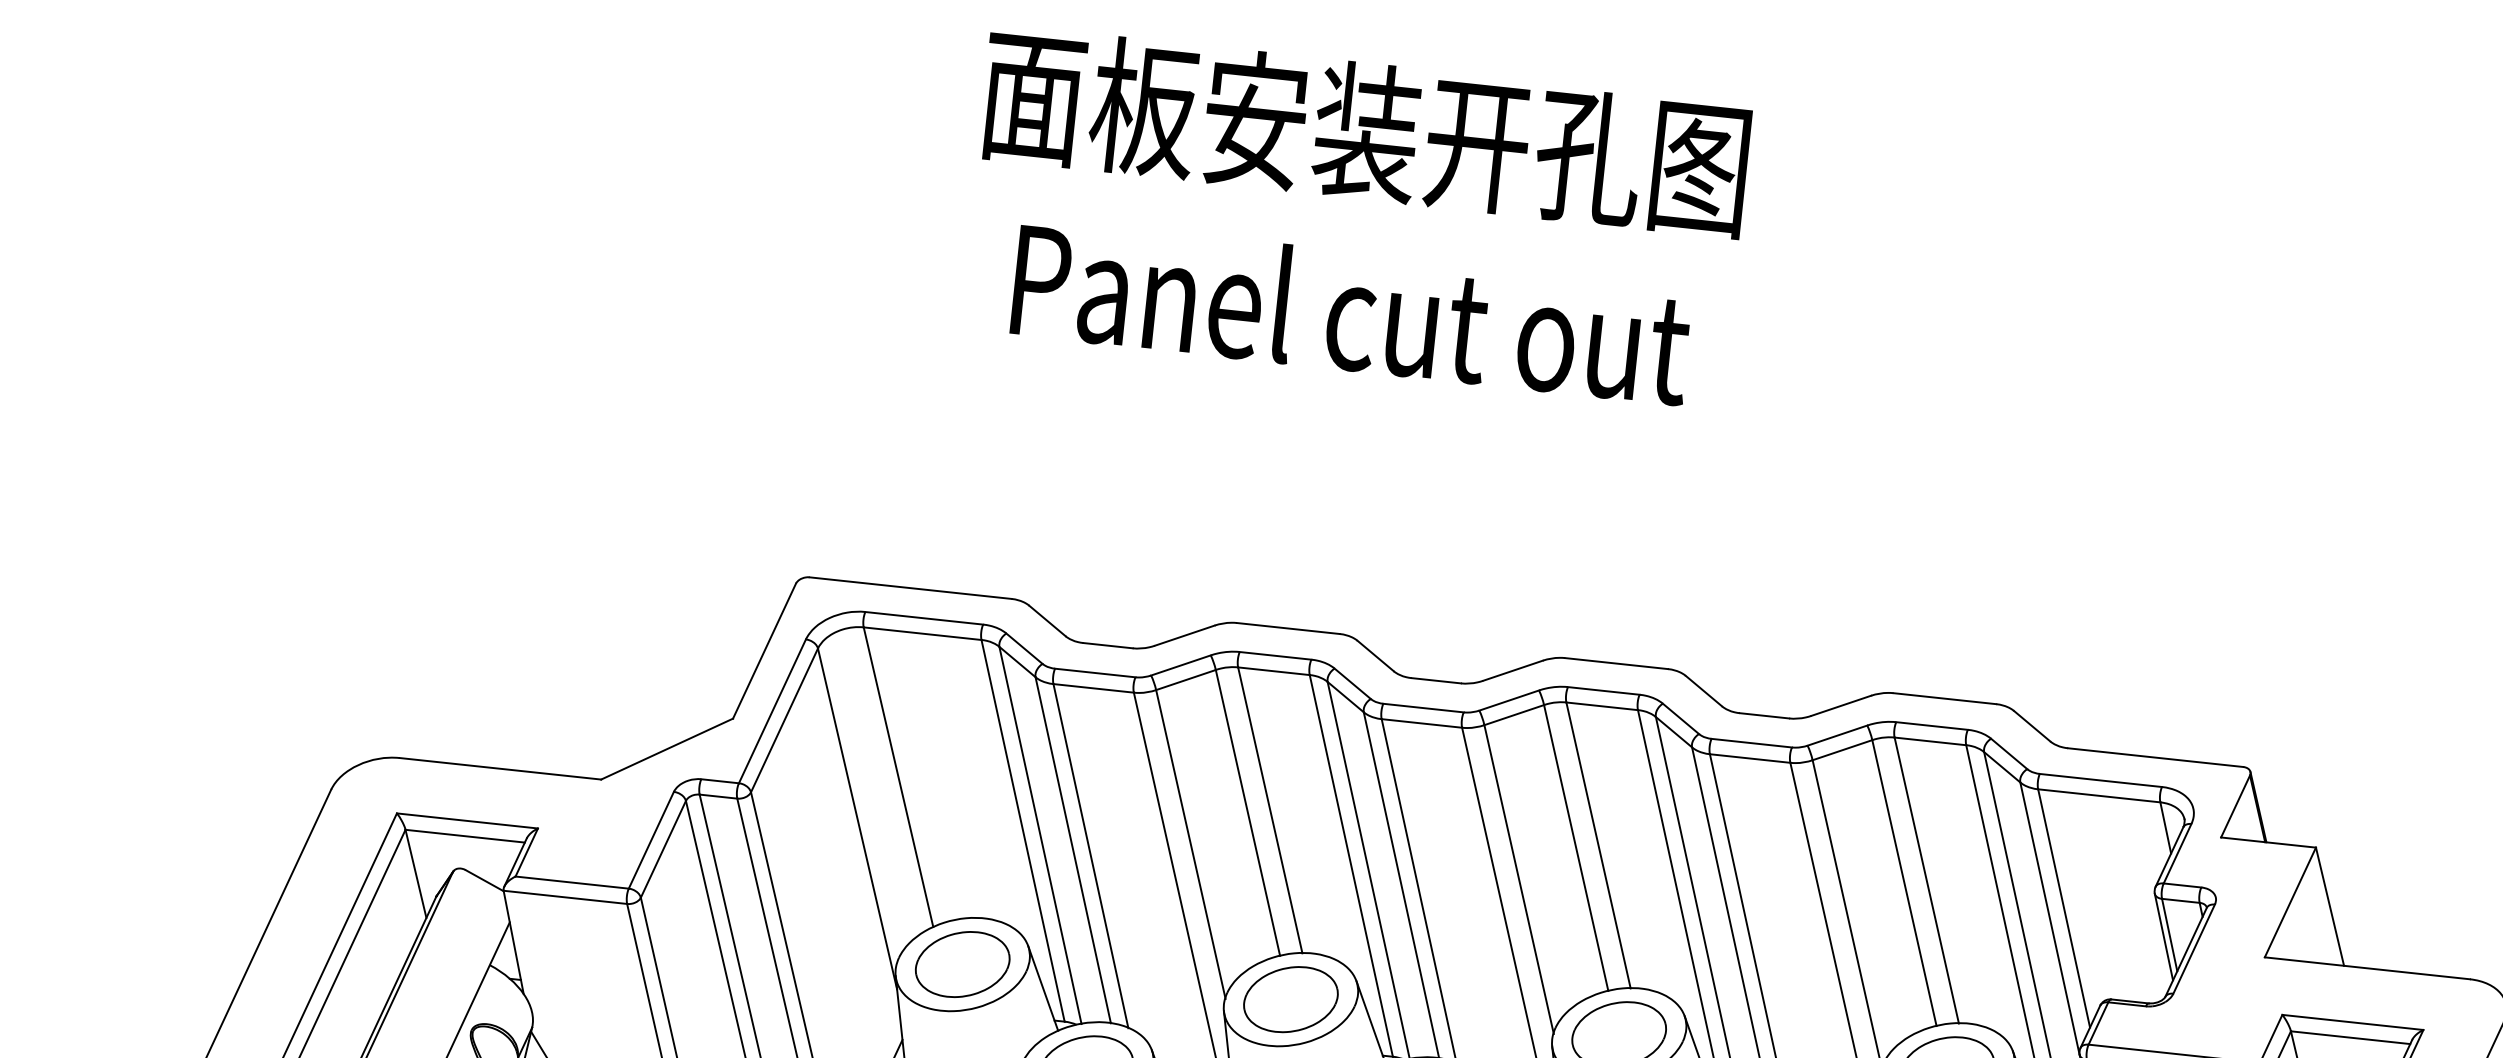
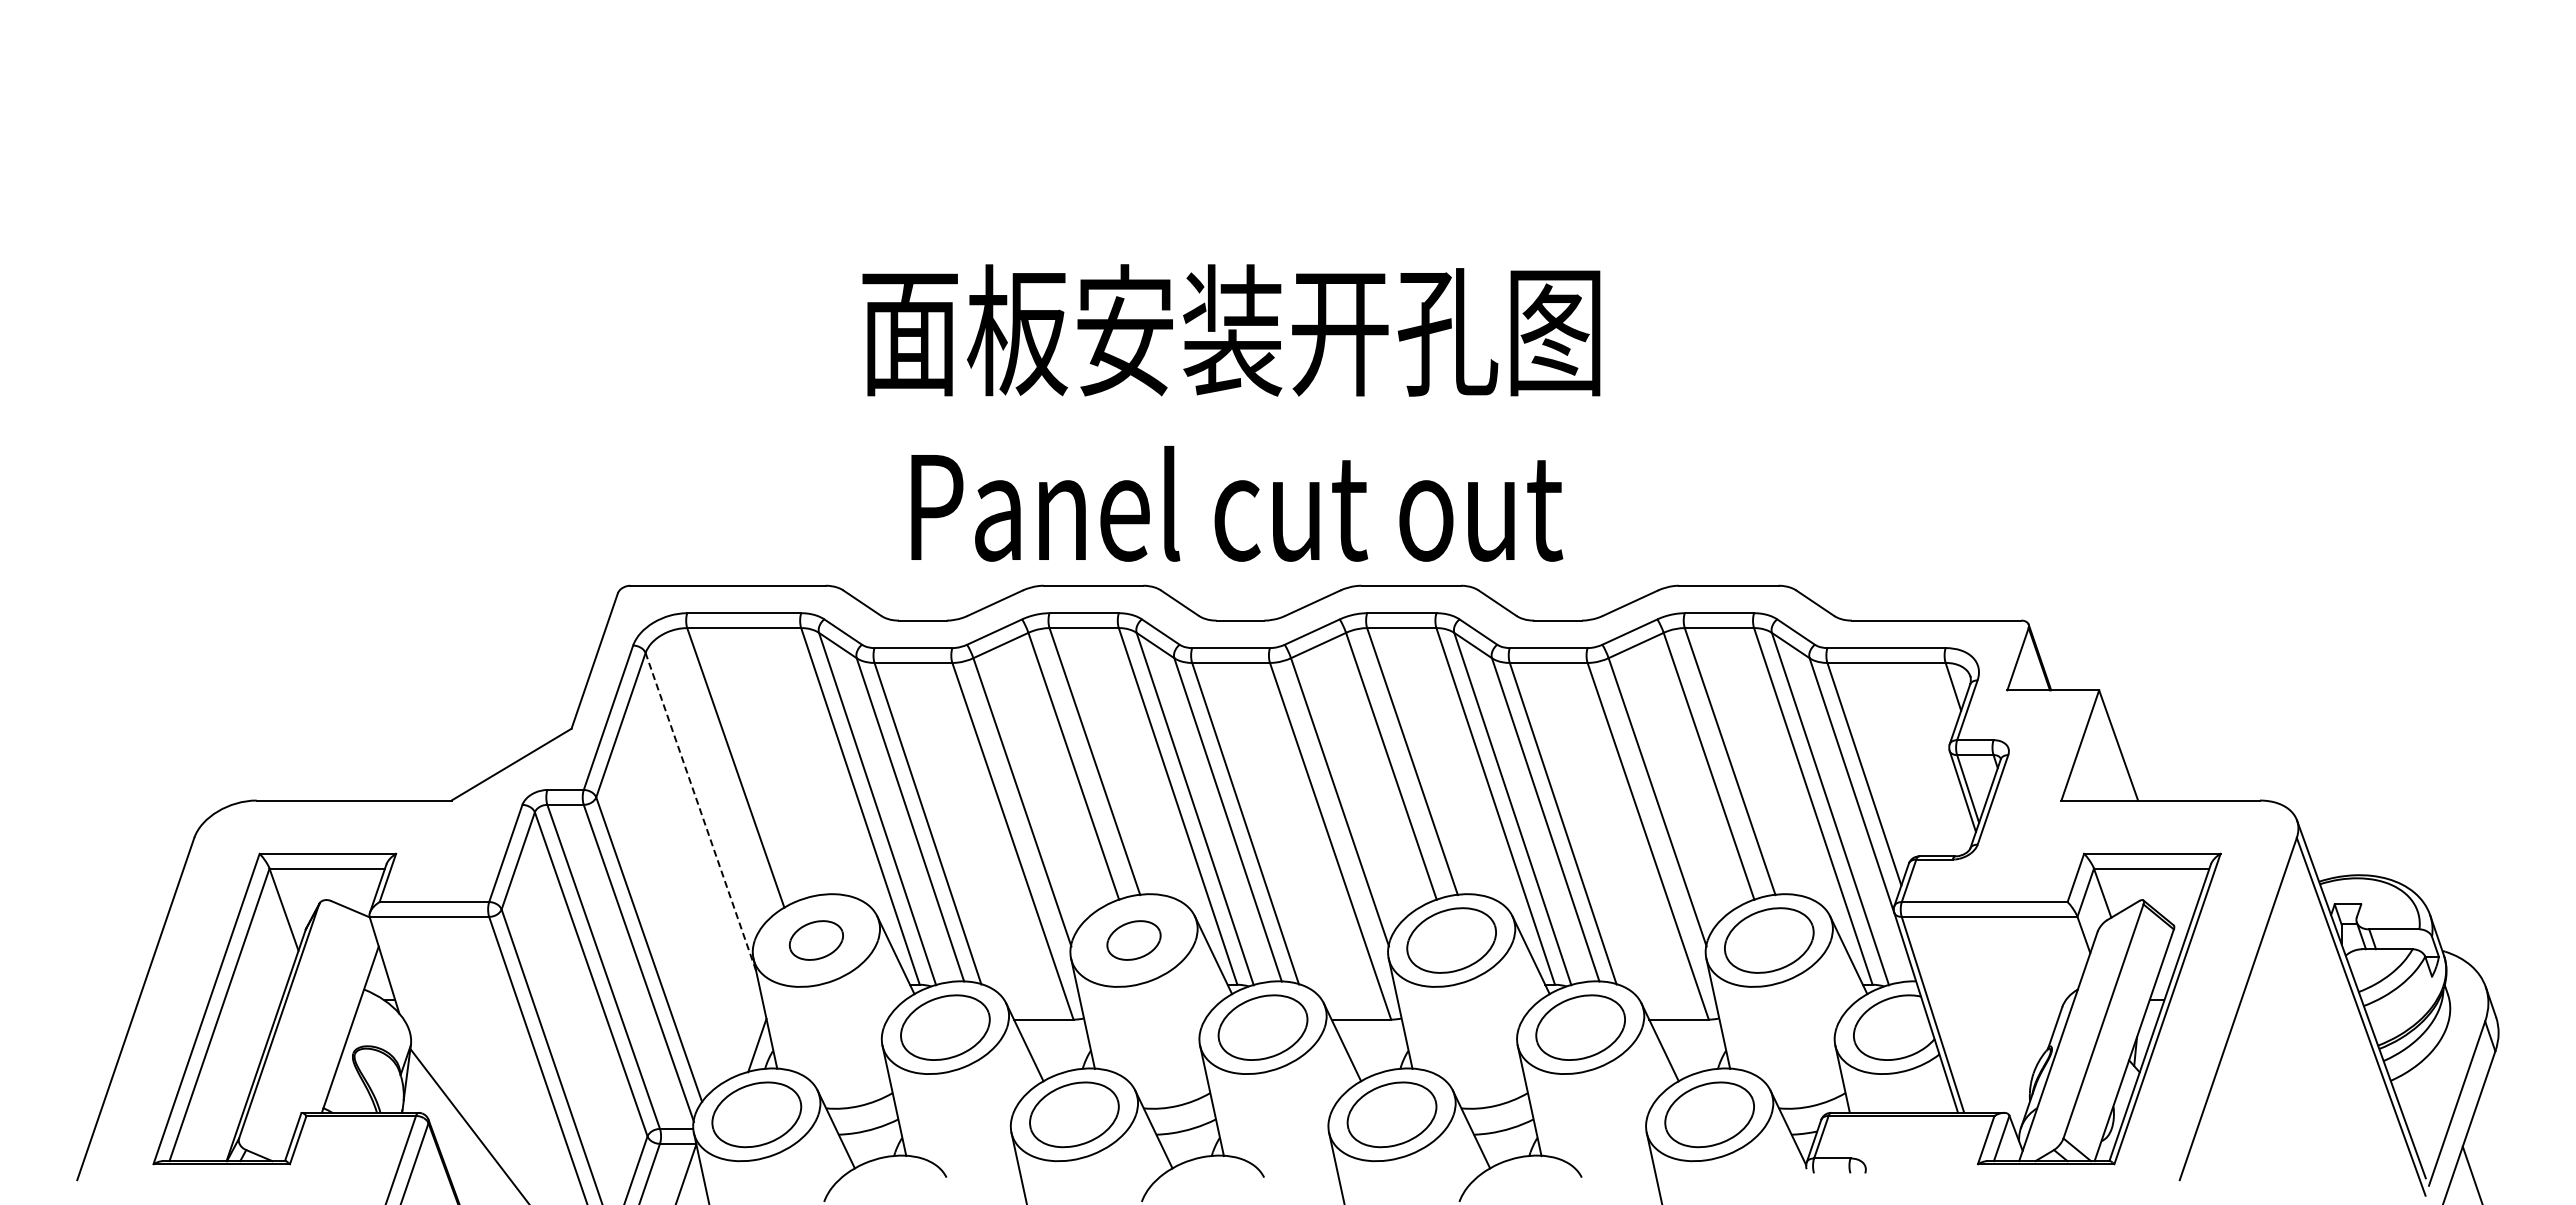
text: (1356, 216) -> (1231, 412), moved
line: (857, 818) -> (700, 811), solid -> dashed
part: (962, 964) -> (816, 940), size x0.6
part: (1290, 999) -> (1133, 940), size x0.6

